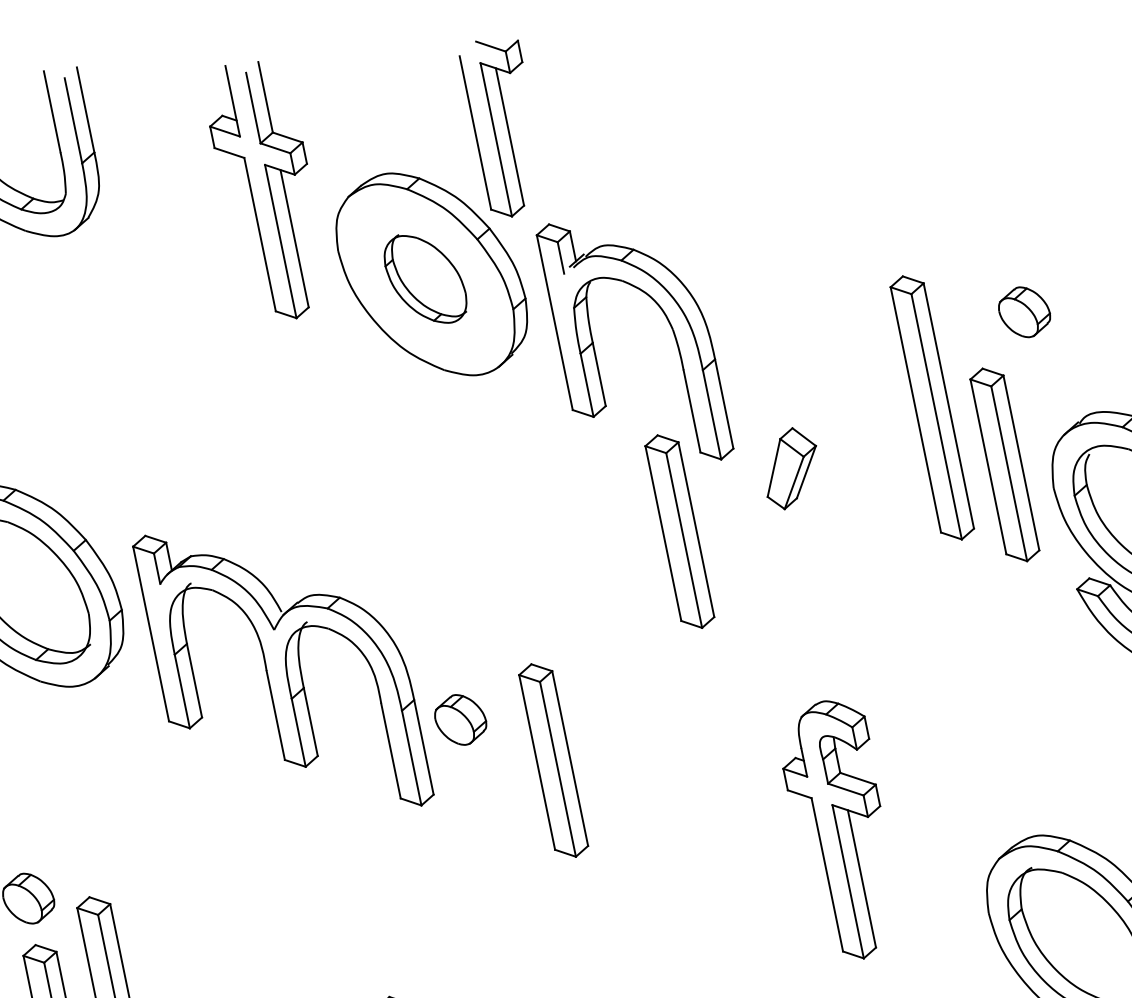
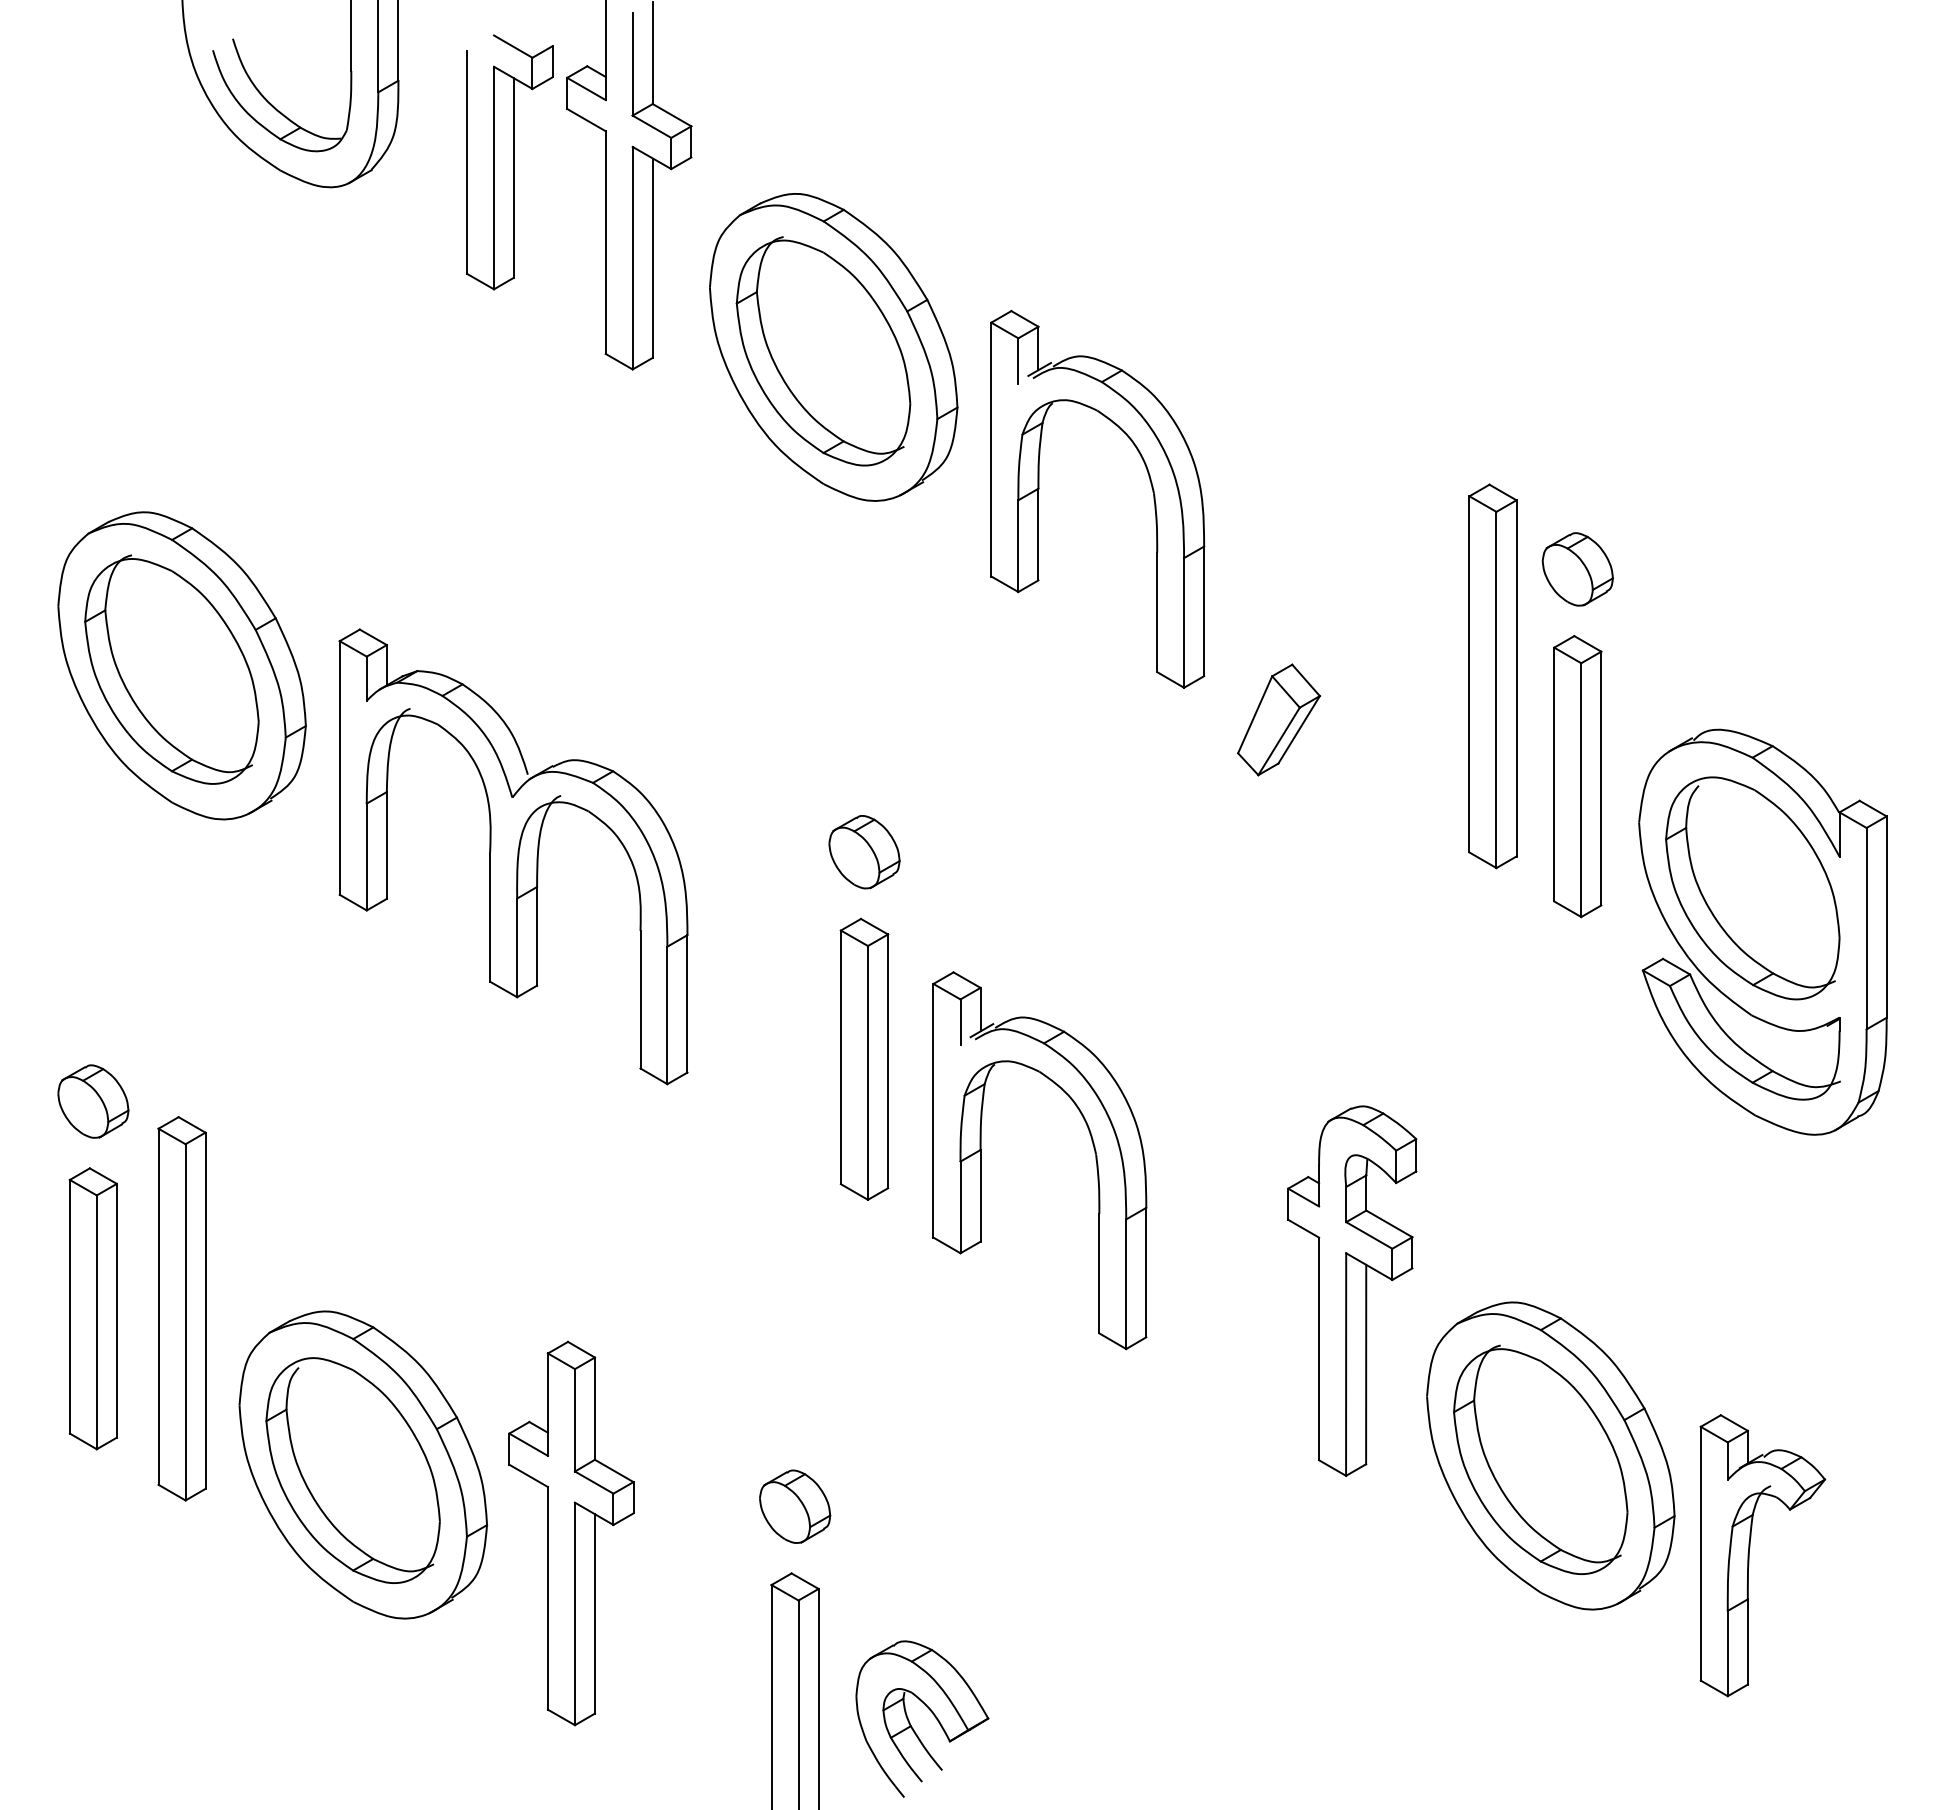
part: (504, 126) -> (509, 162), moved
part: (425, 278) -> (823, 351), size x1.67
part: (1024, 312) -> (1577, 569), moved
part: (679, 531) -> (1105, 776), removed
part: (460, 720) -> (864, 852), moved
part: (723, 789) -> (1093, 1148), added
part: (842, 829) -> (1352, 1290), moved

